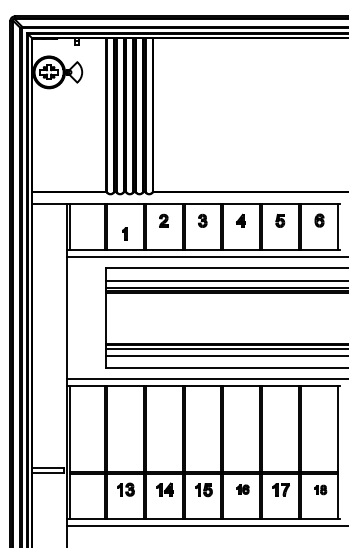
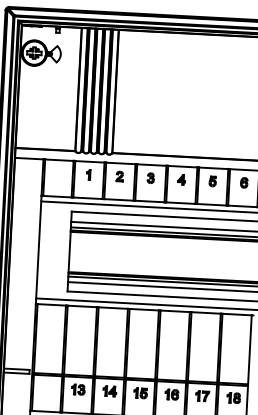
part: (124, 233) -> (88, 174), moved
part: (242, 489) -> (171, 394), size x1.43
part: (320, 489) -> (233, 397), size x1.43

